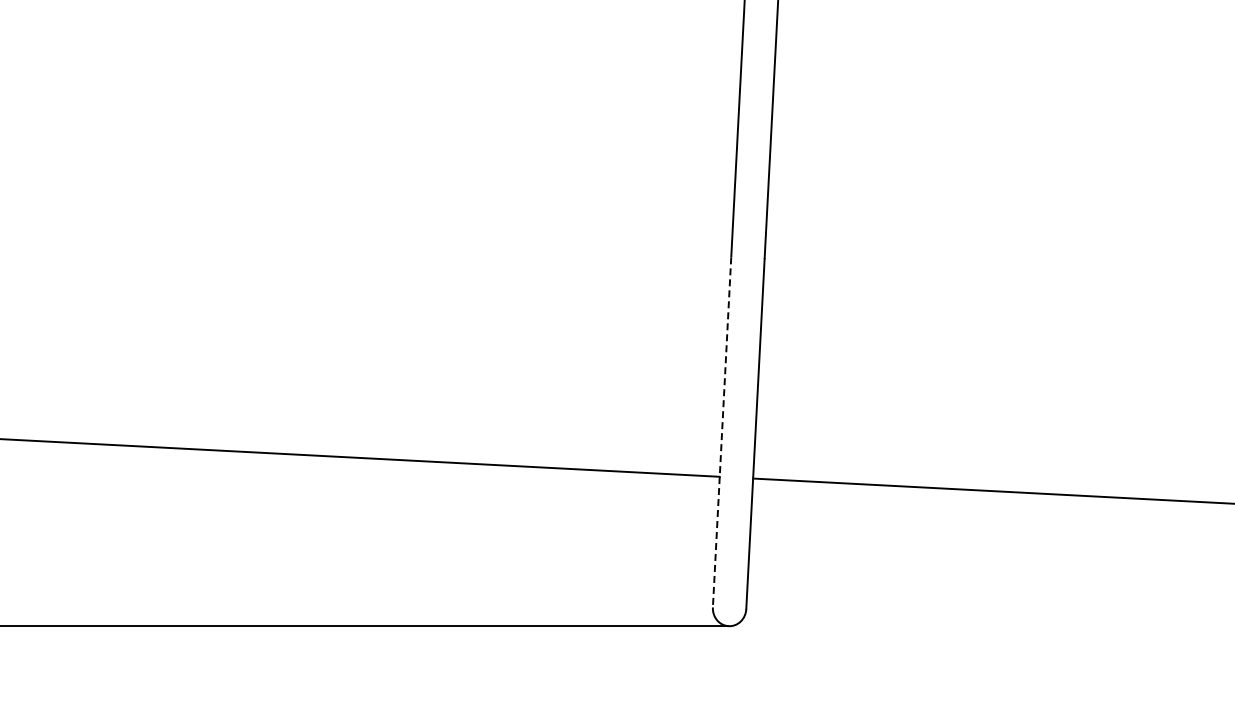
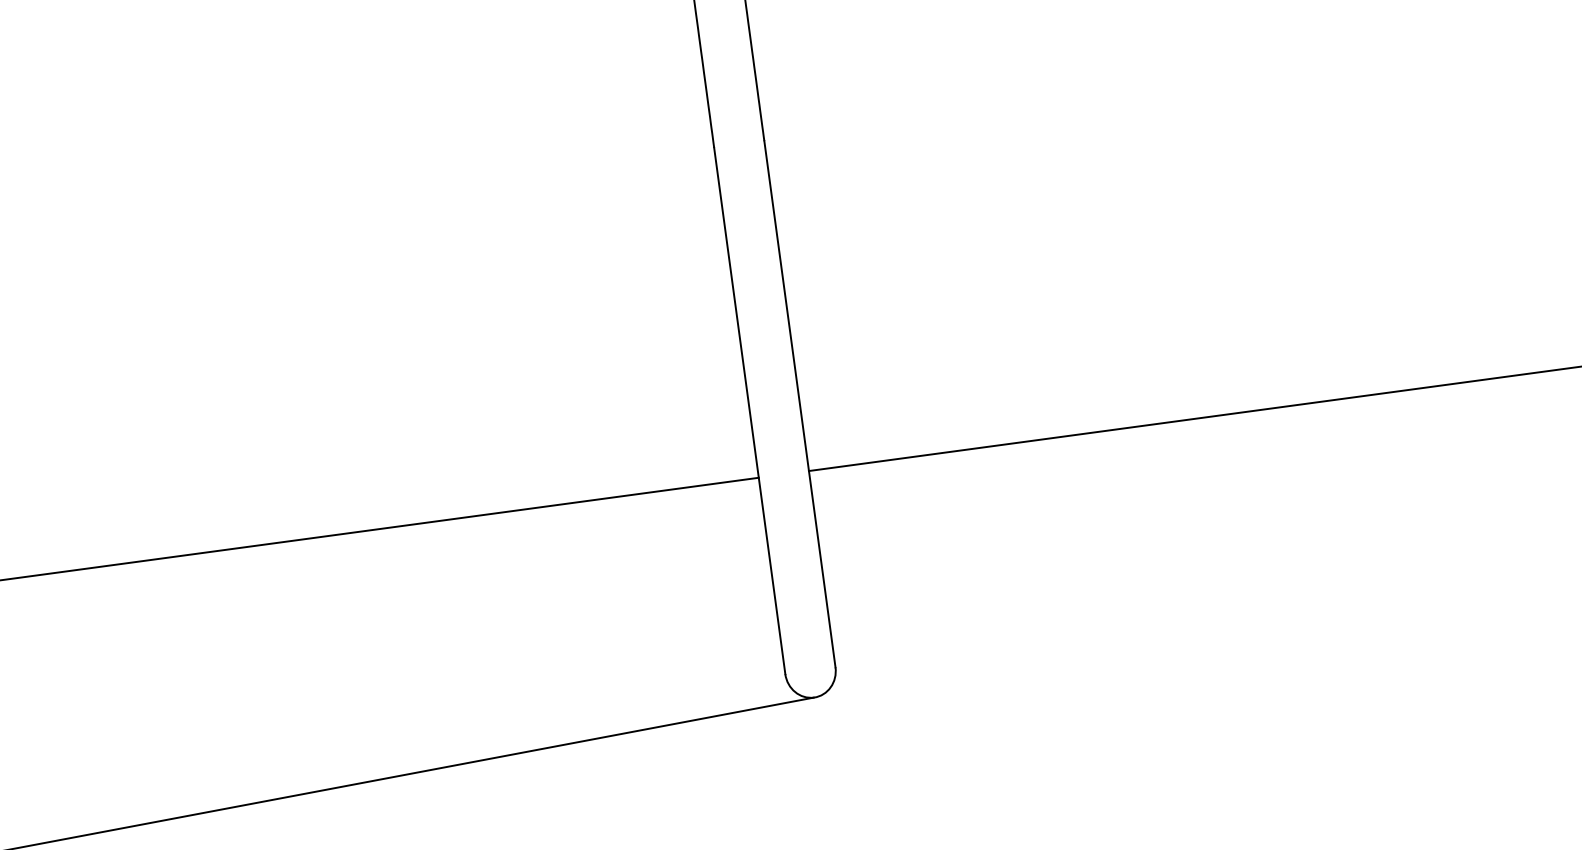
line: (722, 432) -> (750, 411), dashed -> solid

